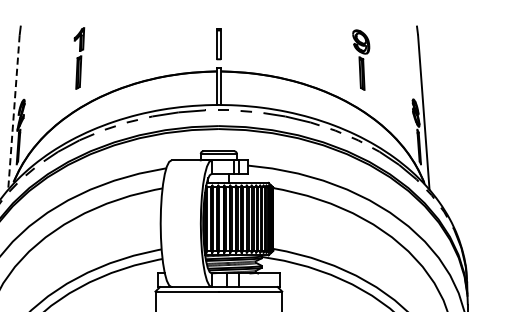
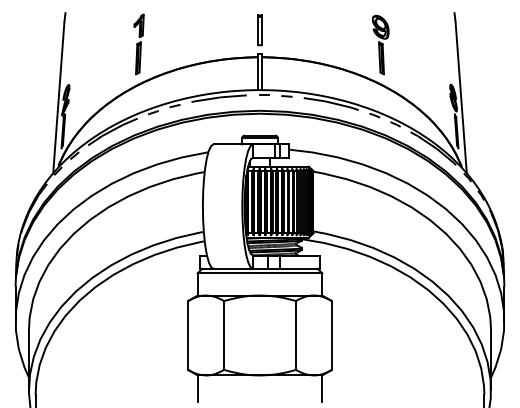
part: (78, 58) -> (138, 44), moved
part: (360, 59) -> (380, 44), moved
line: (13, 113) -> (58, 98), dashed -> solid

